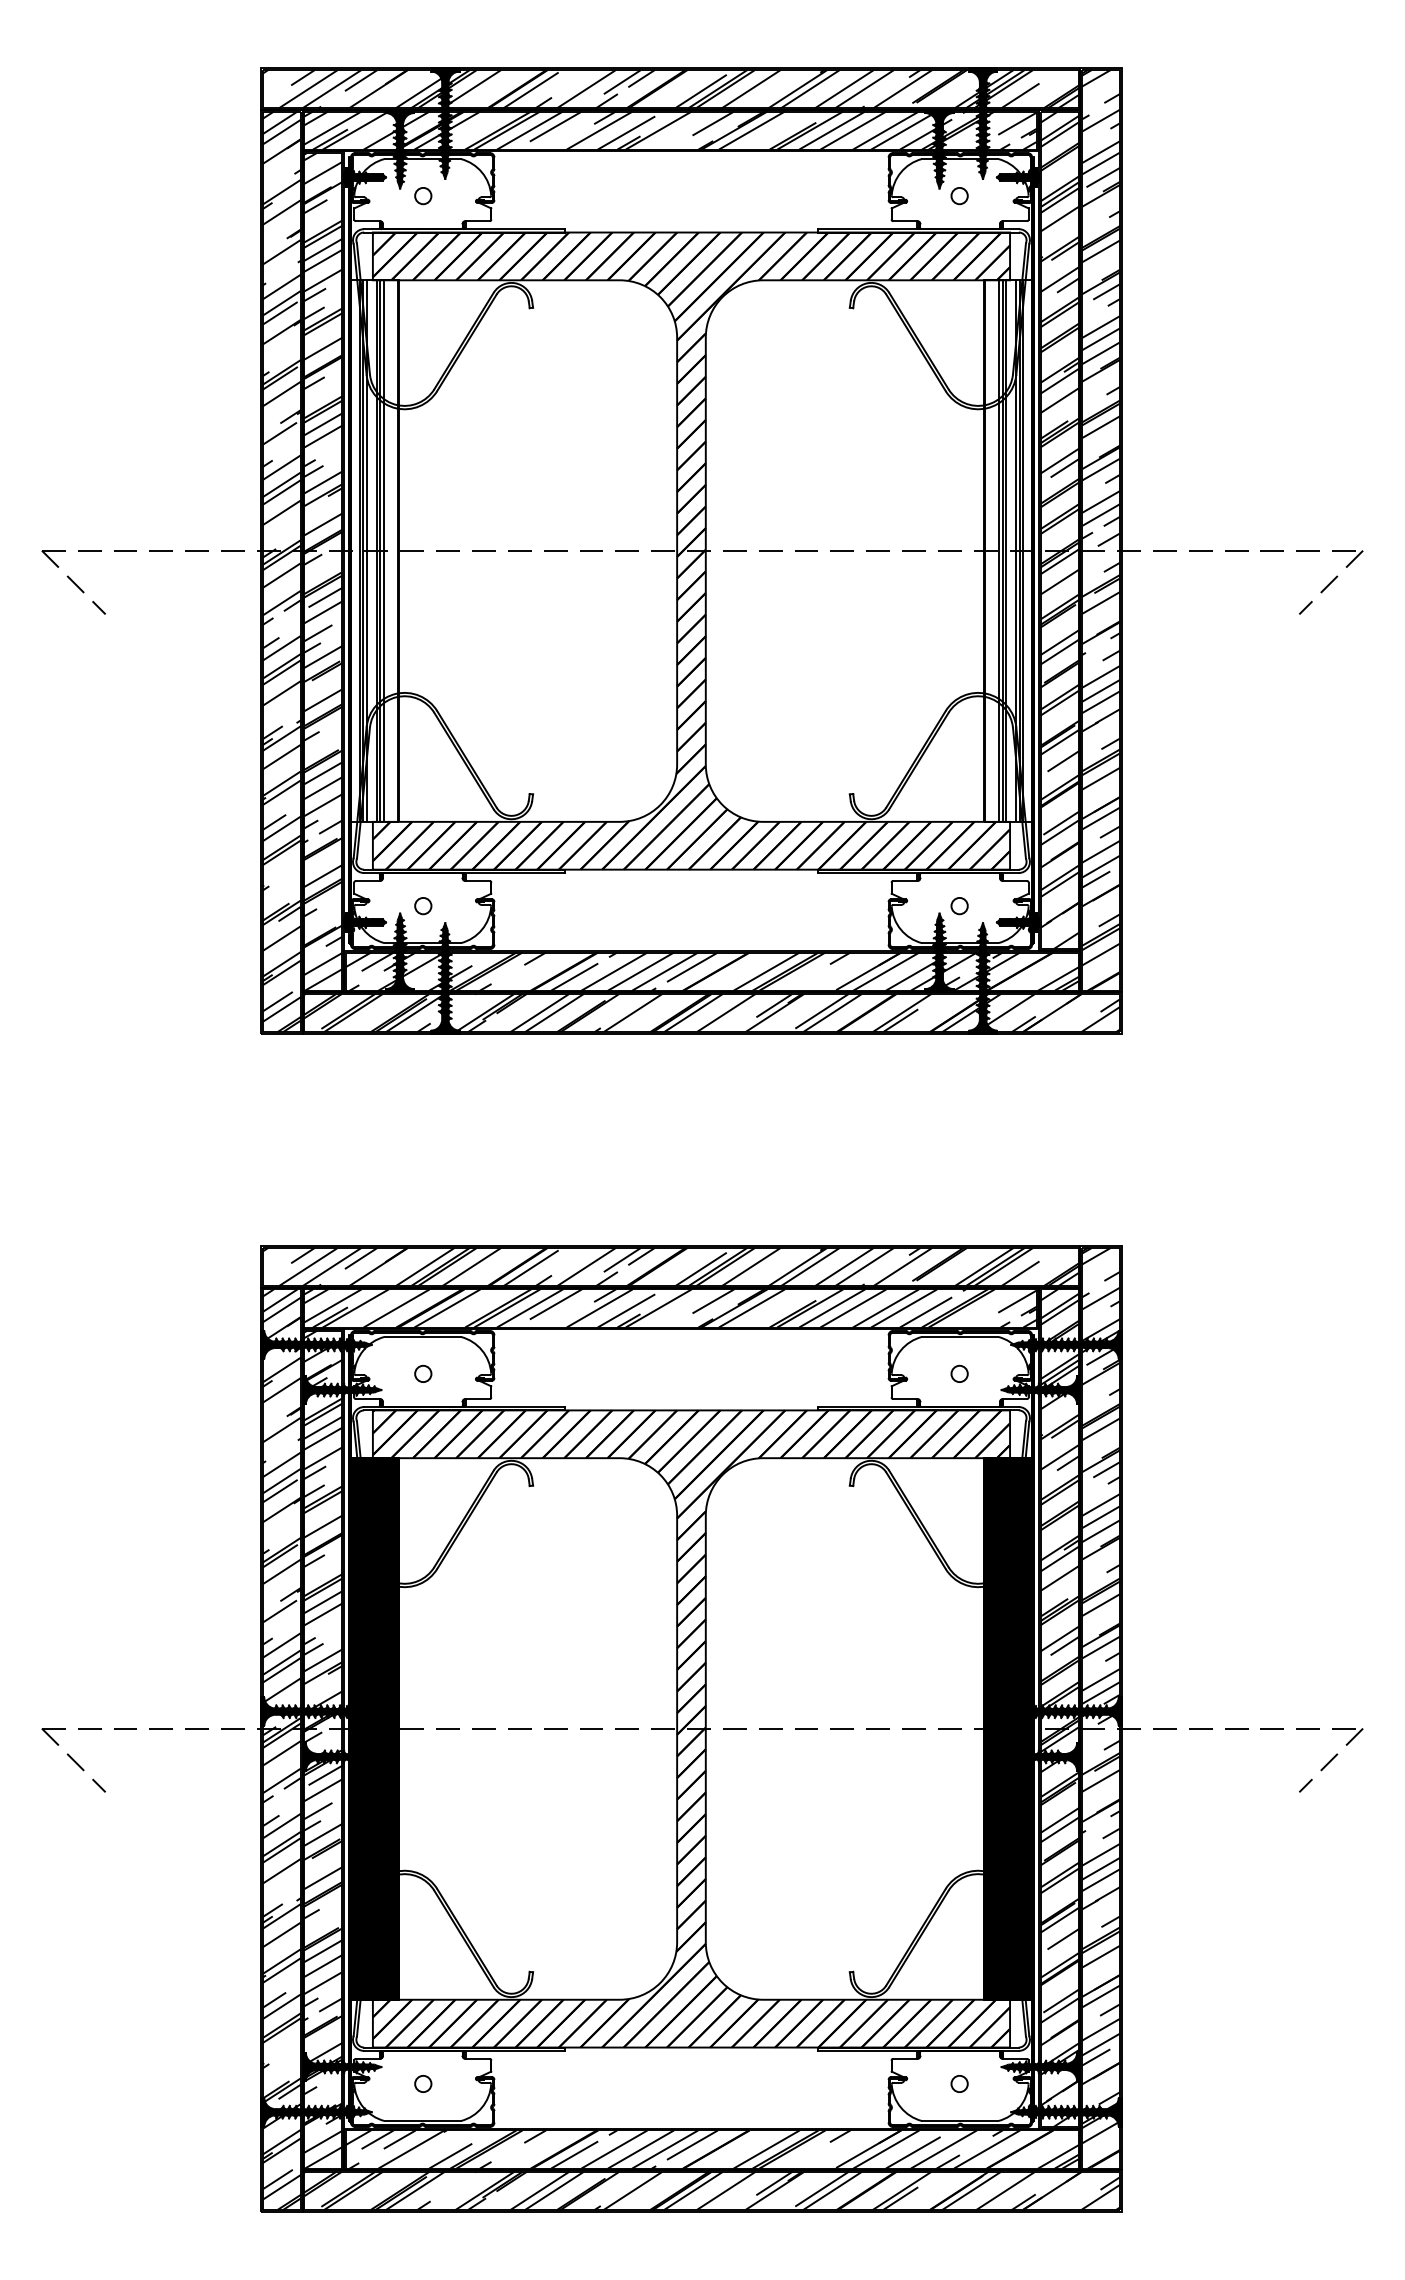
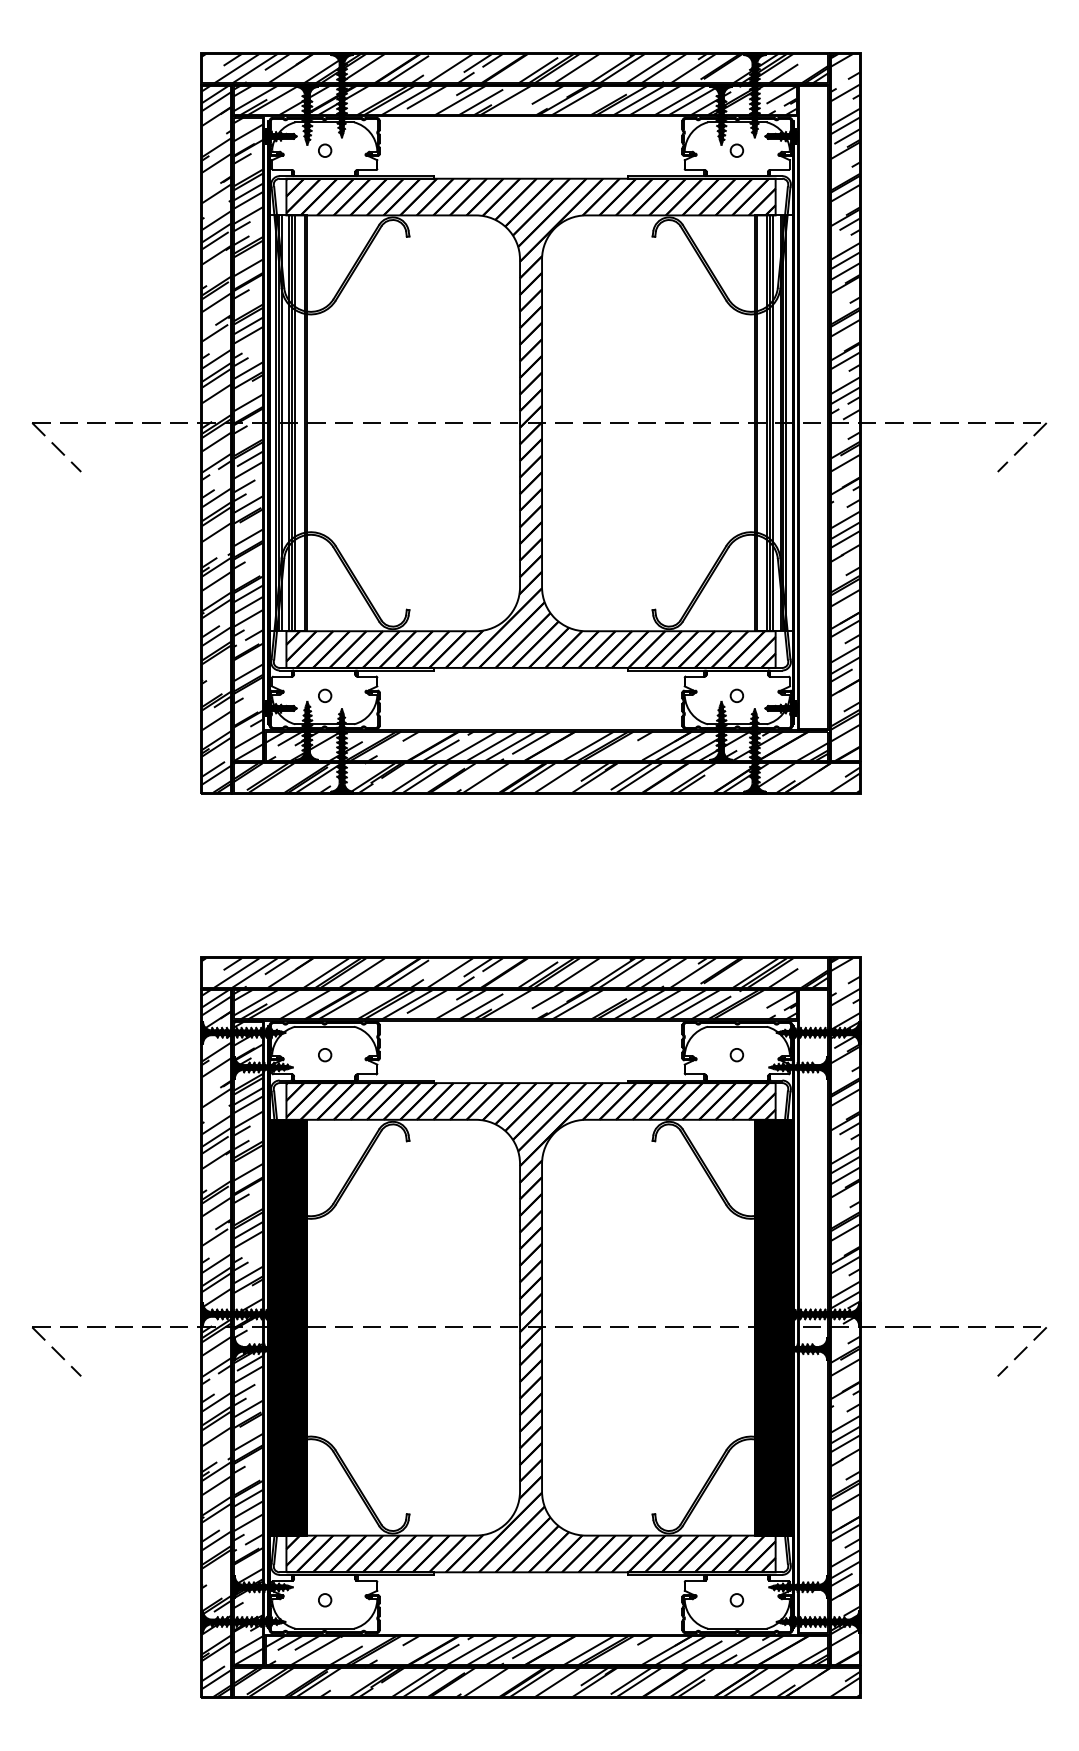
hatch: (1059, 529) -> (813, 406), removed
hatch: (1059, 1707) -> (813, 1311), removed

